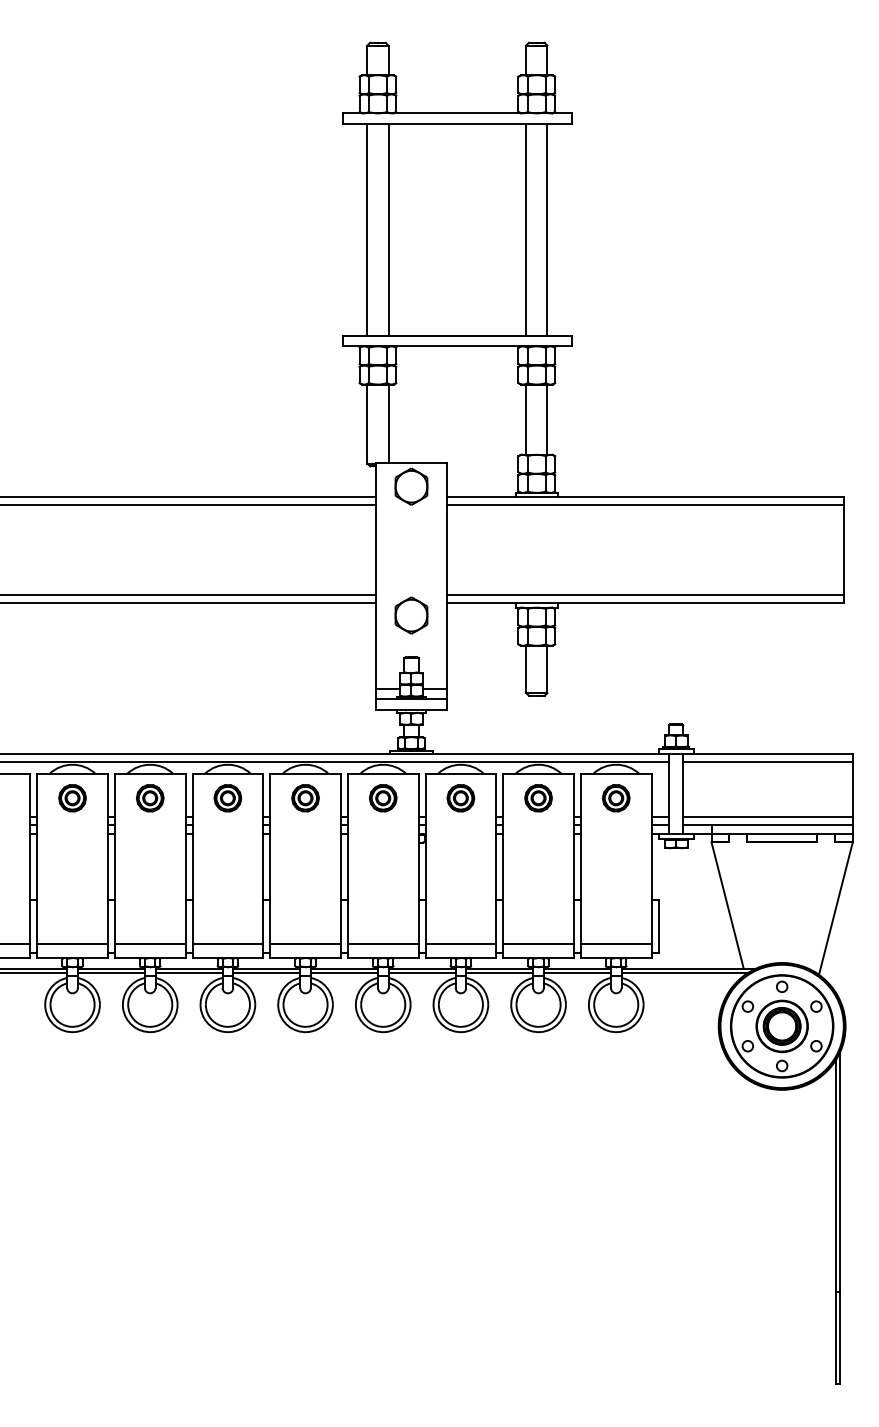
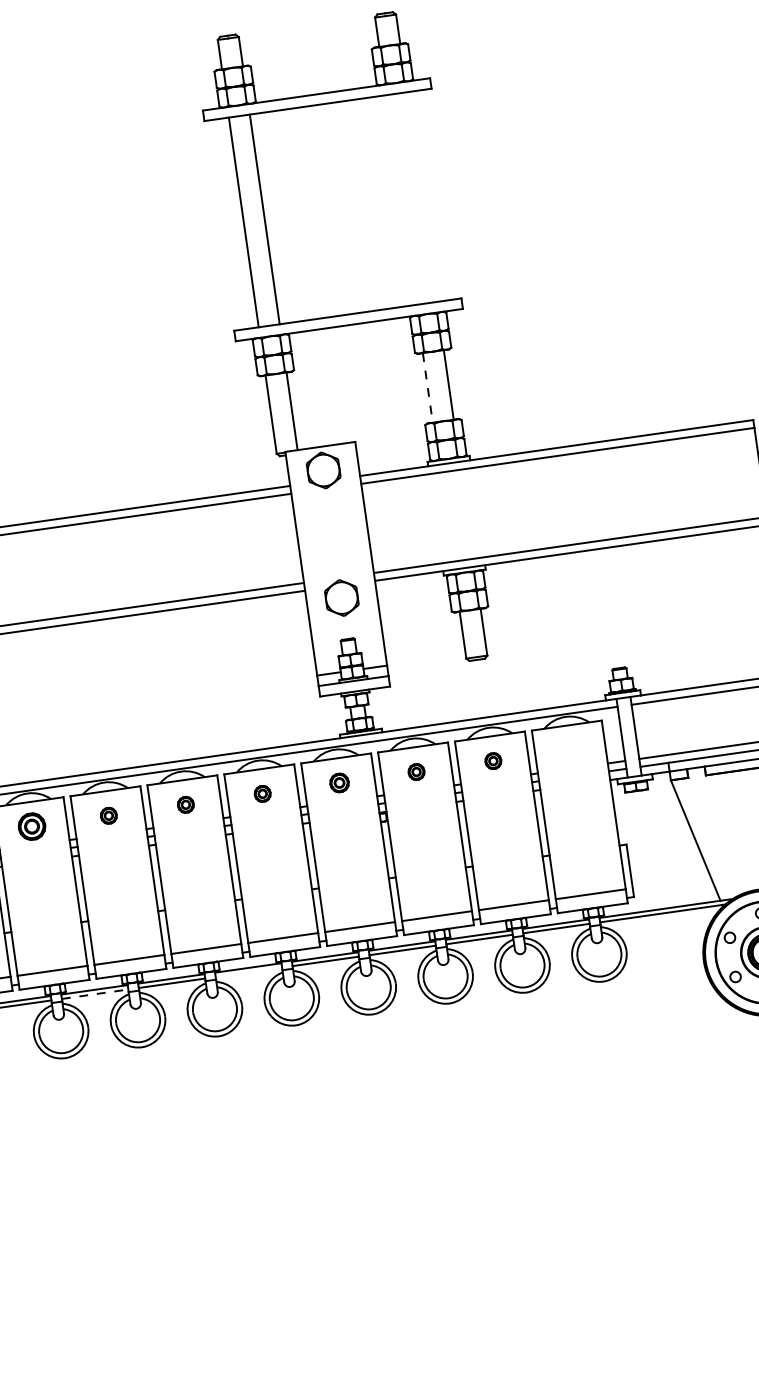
line: (526, 229) -> (401, 199), removed
line: (547, 229) -> (422, 196), removed
line: (526, 420) -> (428, 388), solid -> dashed
part: (149, 798) -> (108, 816), size x0.6
part: (227, 798) -> (185, 805), size x0.6
part: (305, 798) -> (262, 794), size x0.6
part: (382, 798) -> (338, 783), size x0.7
part: (460, 798) -> (416, 772), size x0.6
part: (538, 798) -> (493, 761), size x0.6
part: (615, 798) -> (569, 750), removed
line: (111, 973) -> (95, 994), solid -> dashed
line: (266, 973) -> (248, 972), removed

